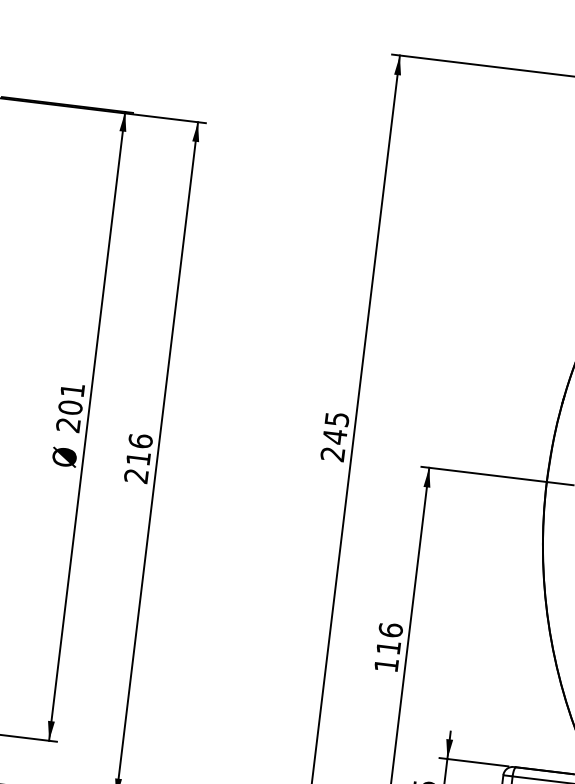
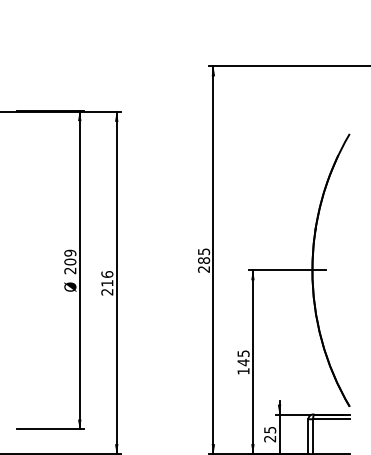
text: (73, 388) -> (70, 252), 201 -> 209
text: (335, 436) -> (204, 260), 245 -> 285
text: (389, 639) -> (243, 358), 116 -> 145

